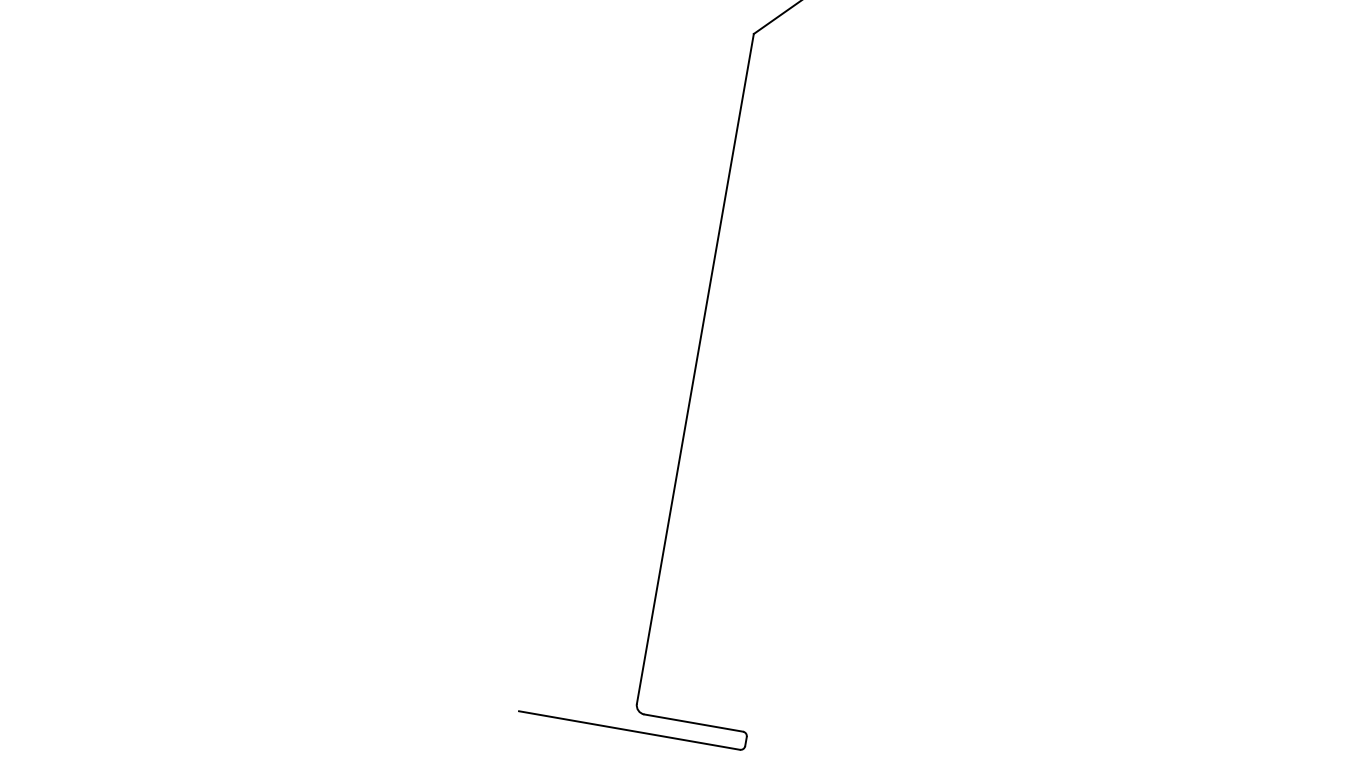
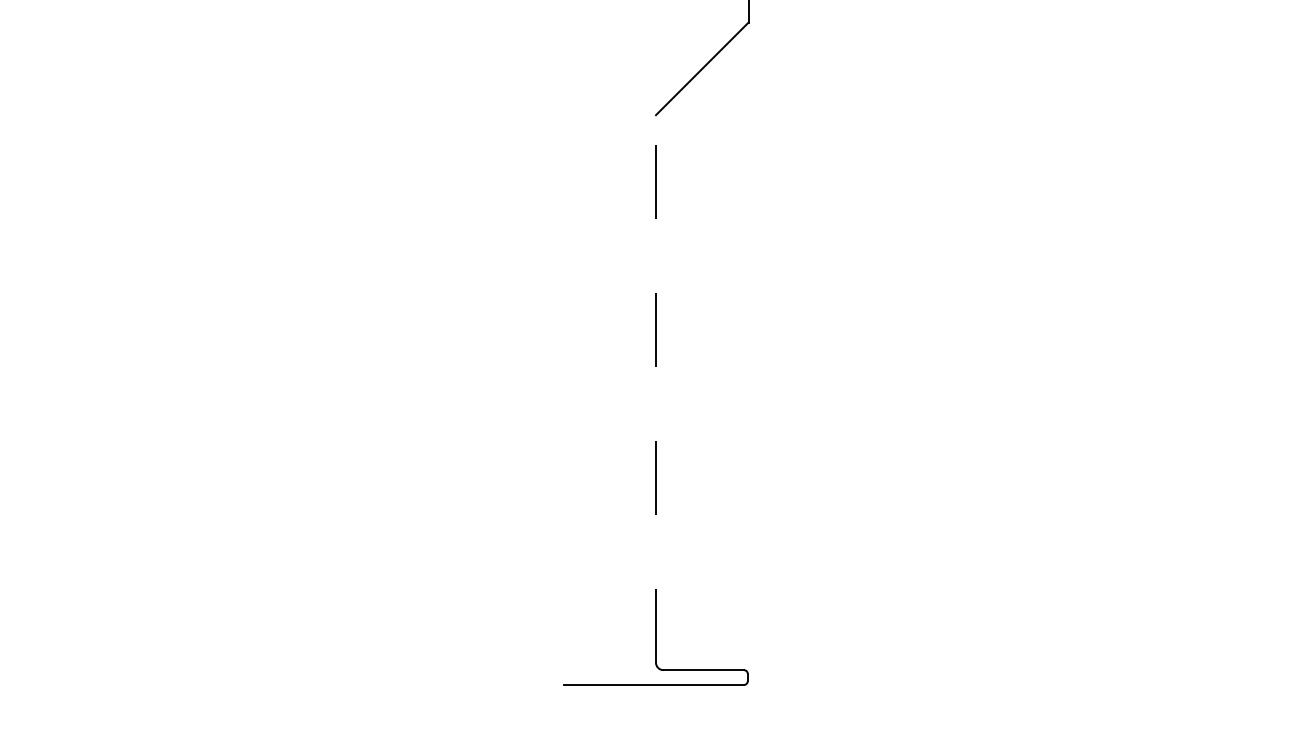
line: (696, 368) -> (656, 388), solid -> dashed

